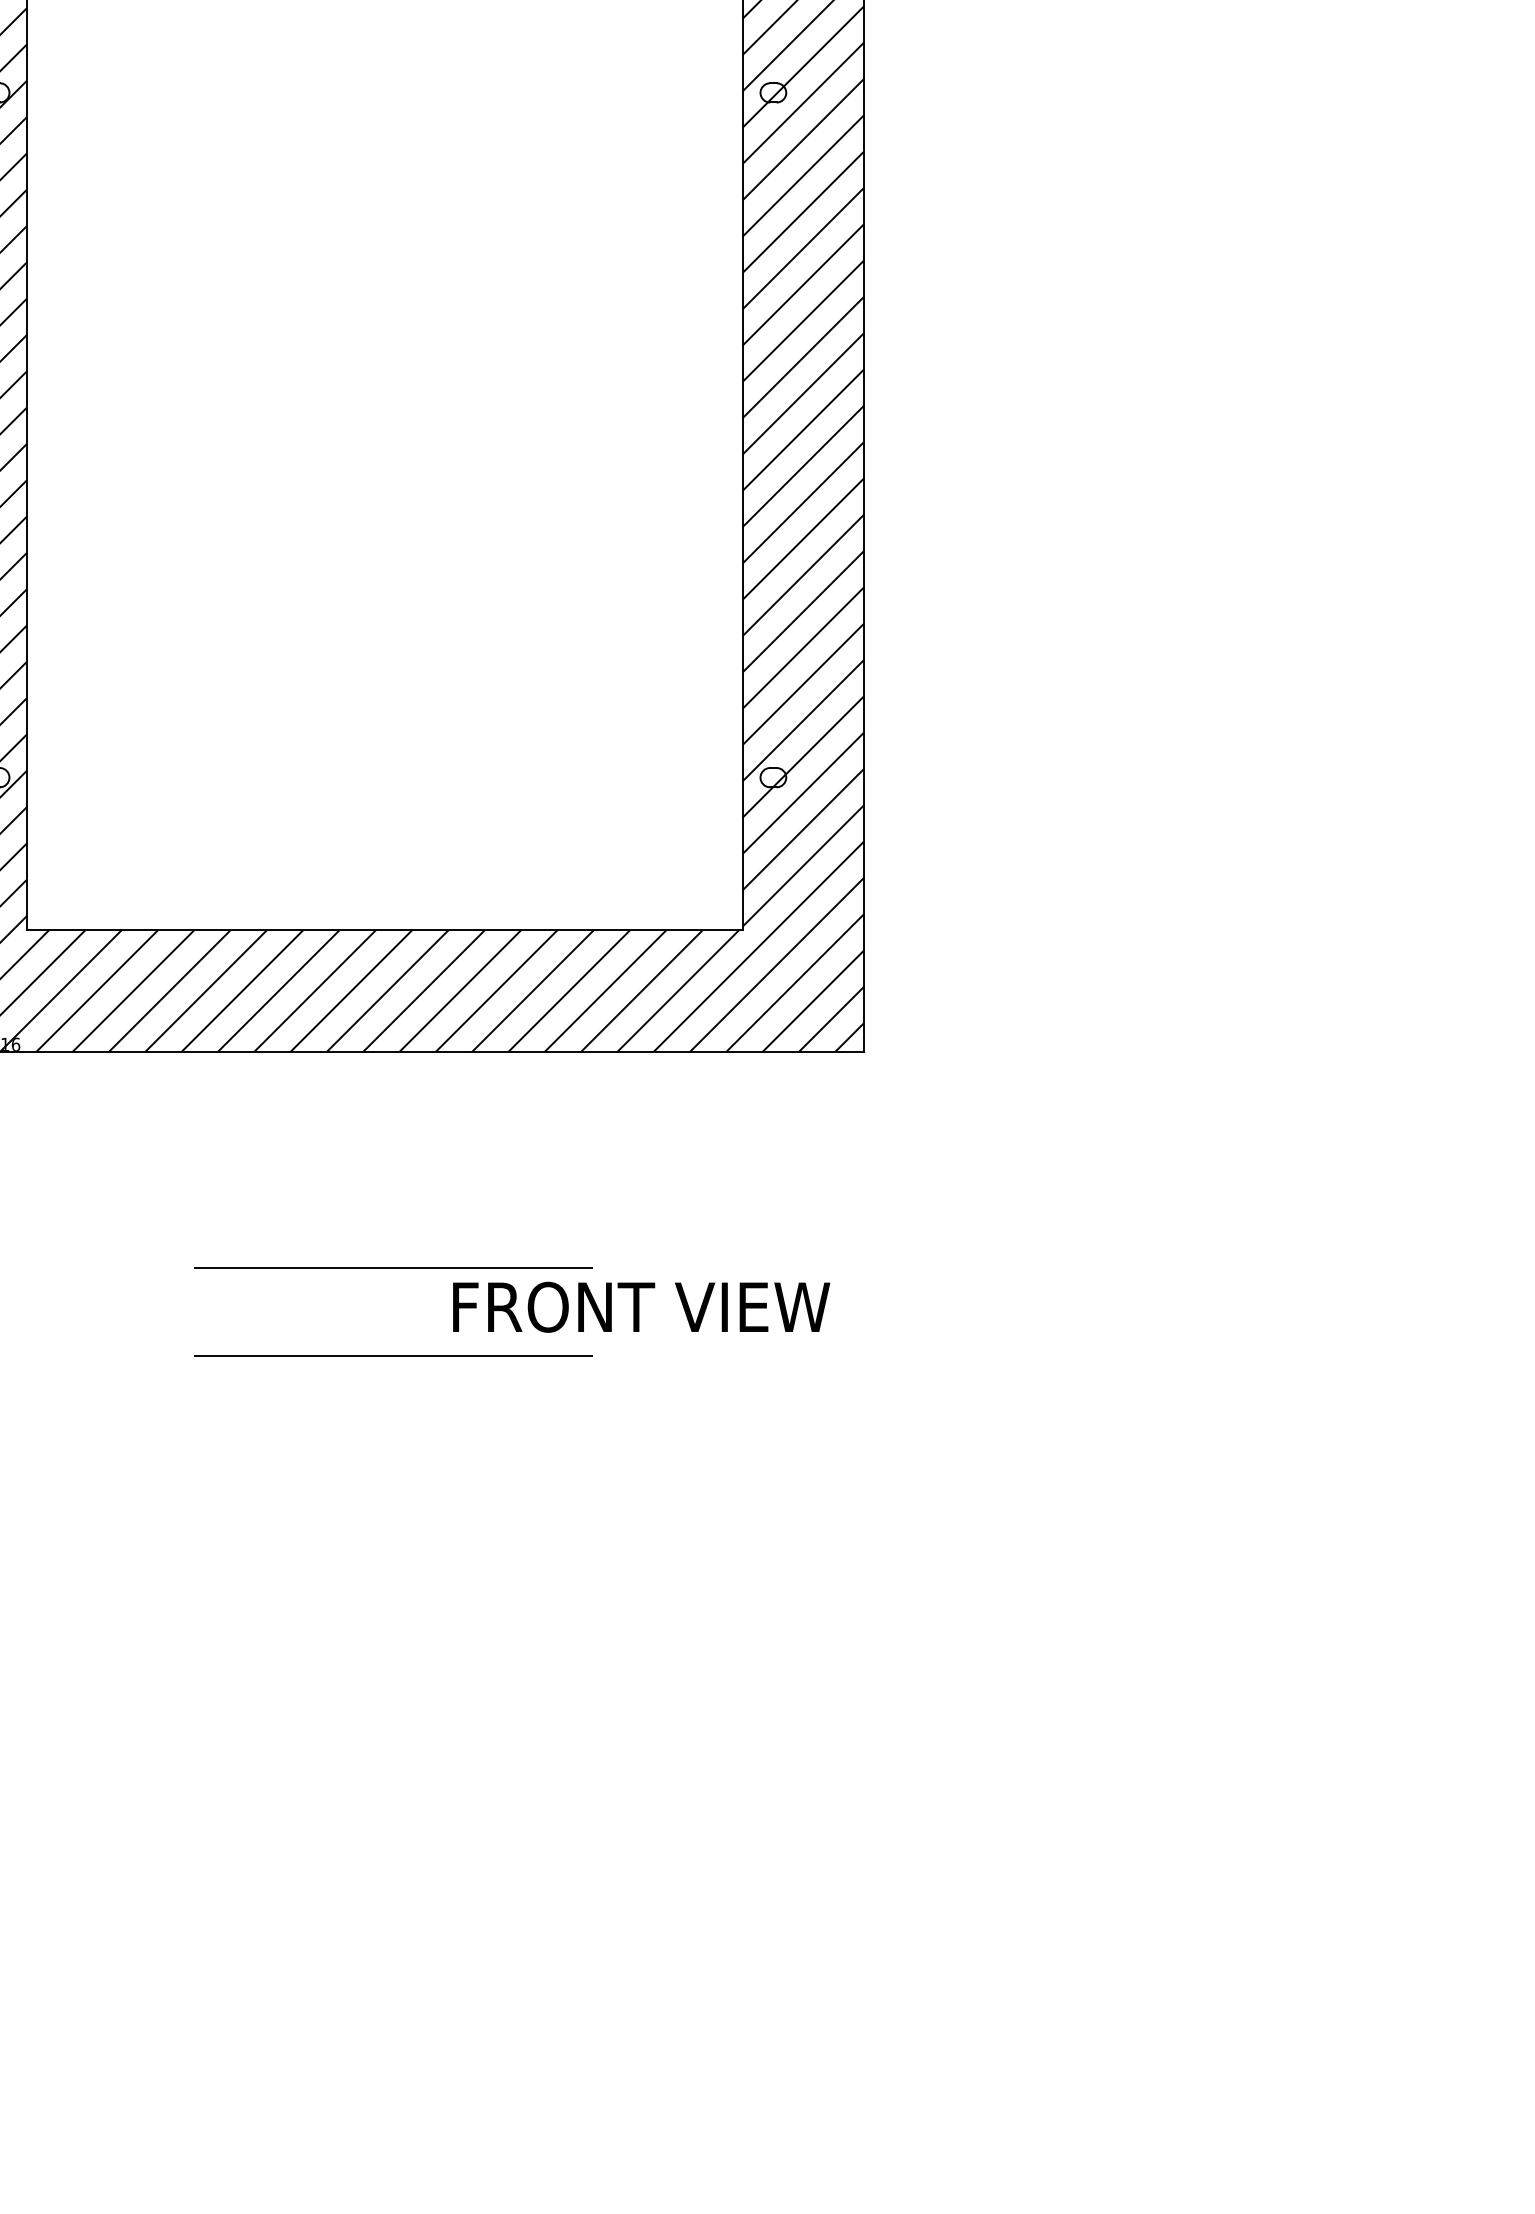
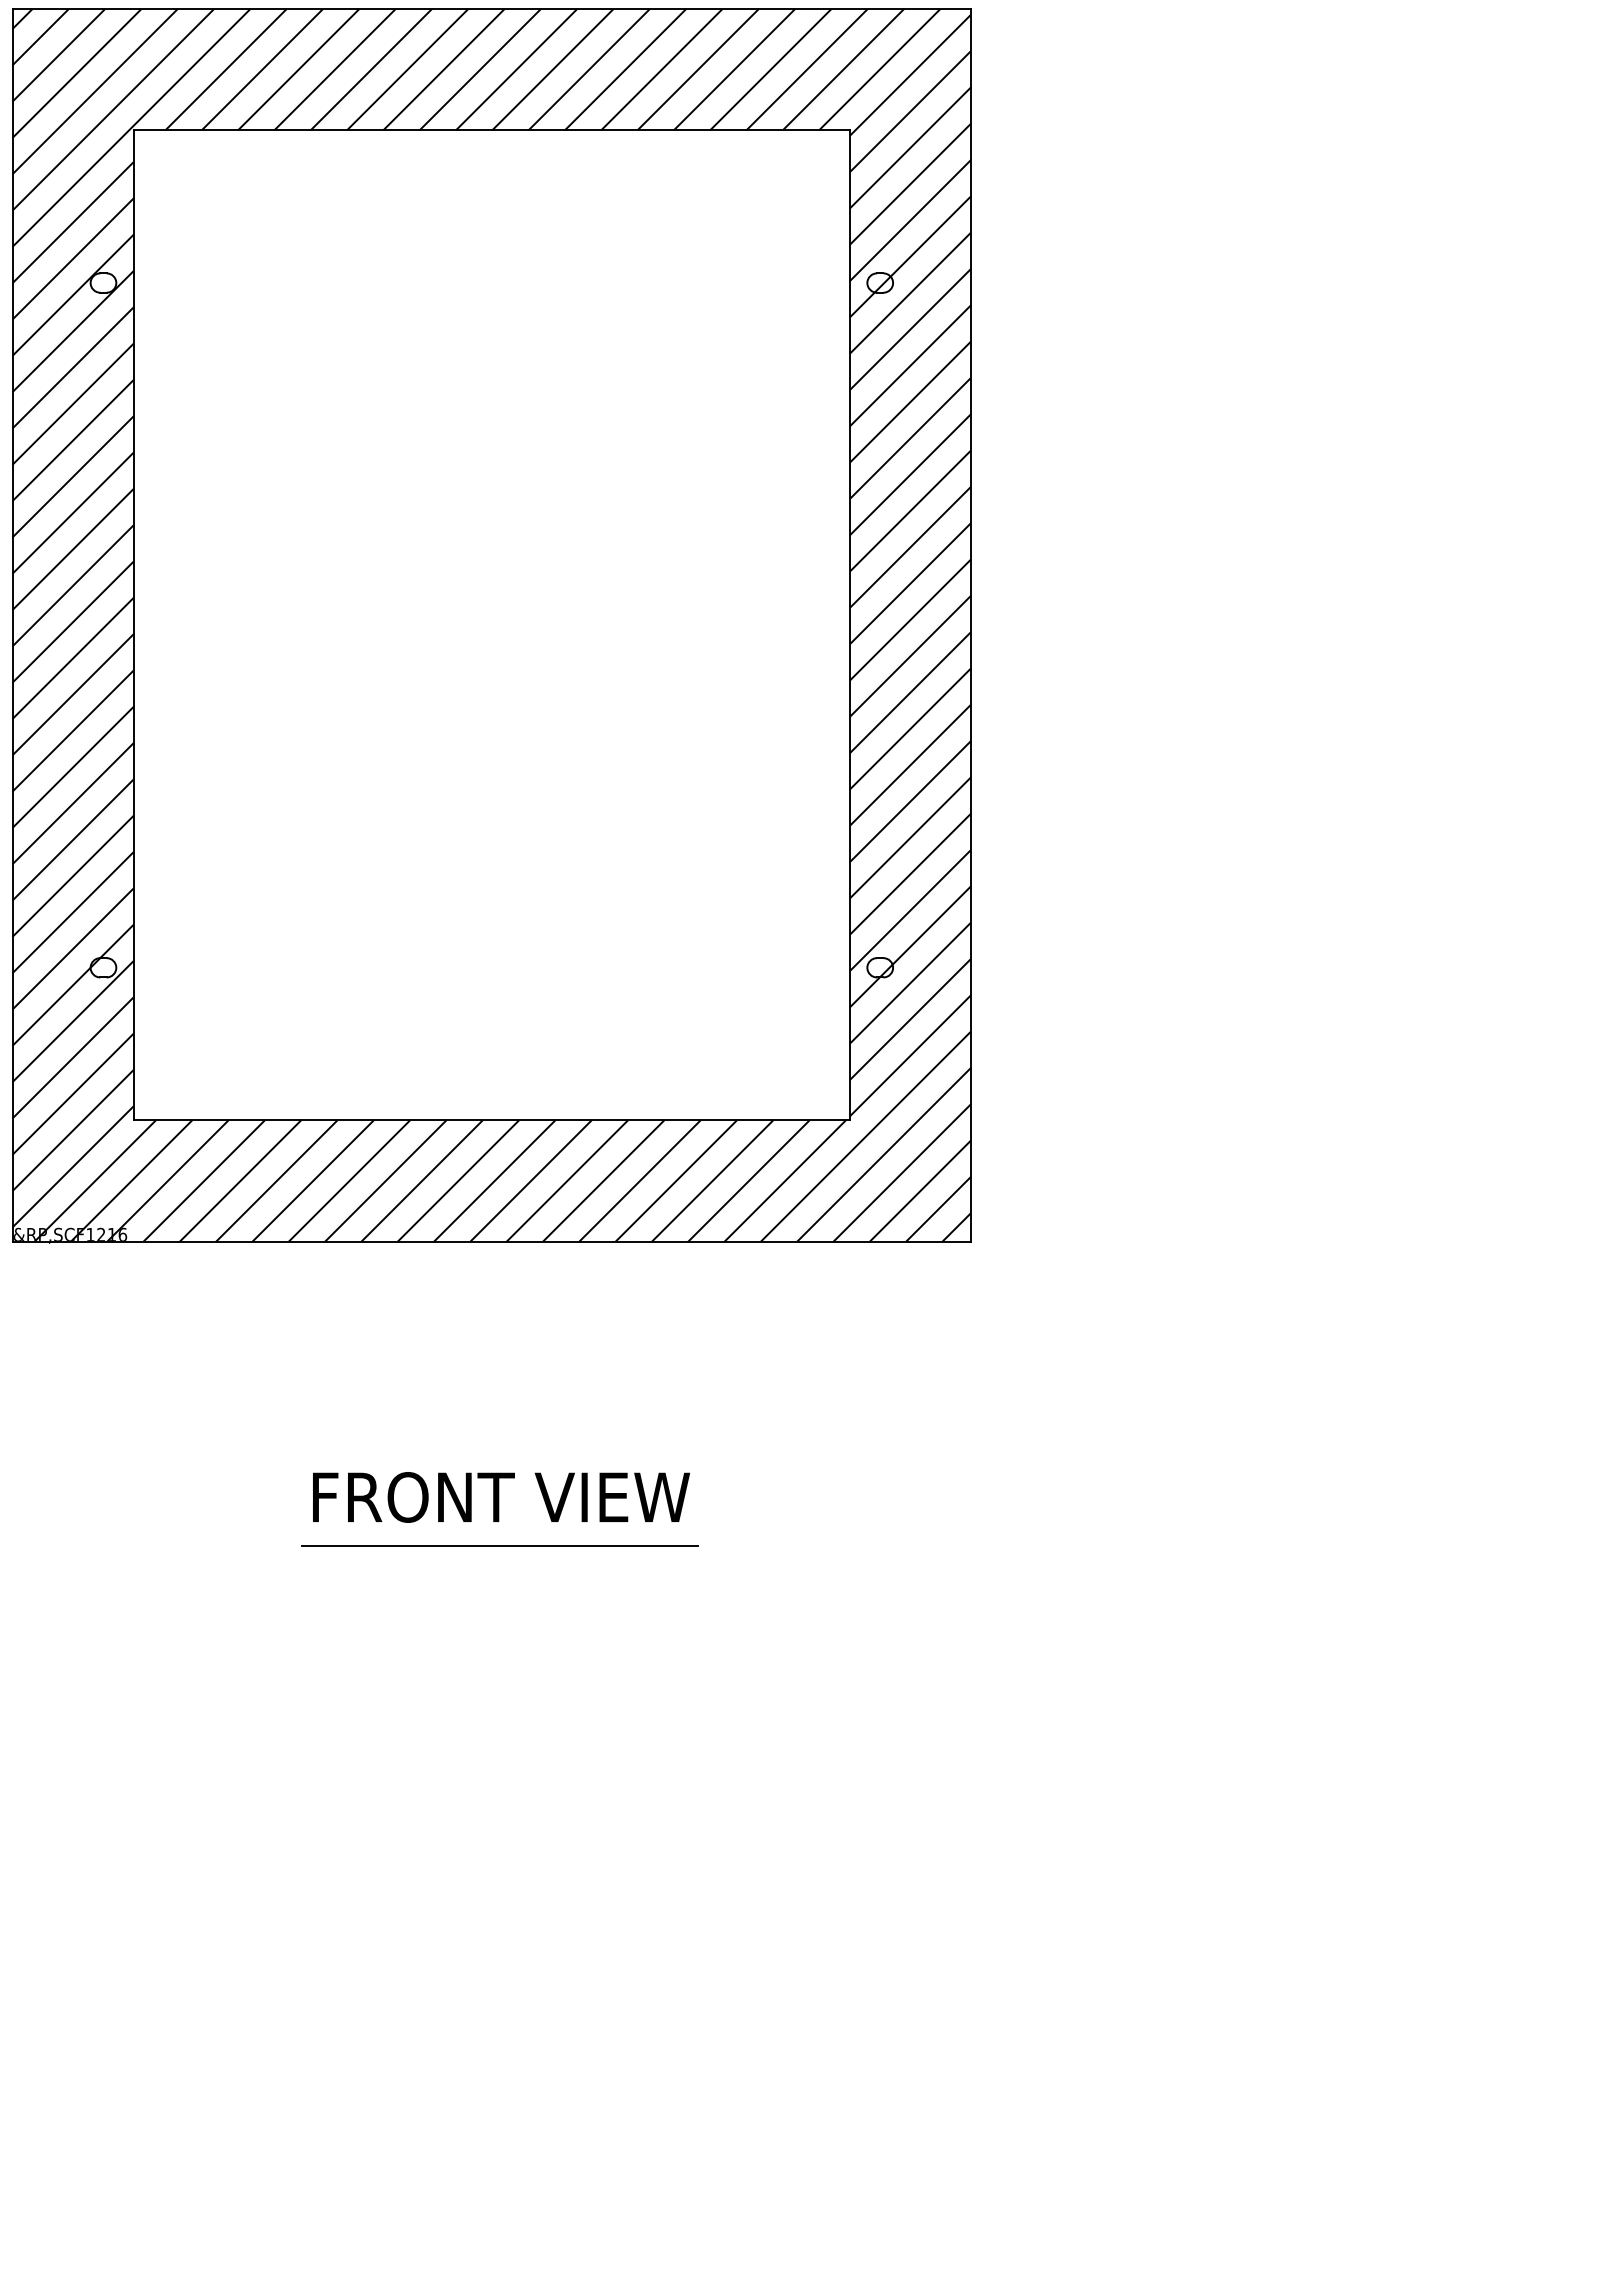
line: (392, 1267) -> (499, 1457), removed
text: (641, 1307) -> (501, 1497), moved

